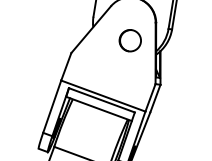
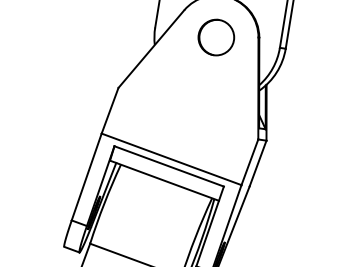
circle: (129, 40) -> (215, 37), moved

